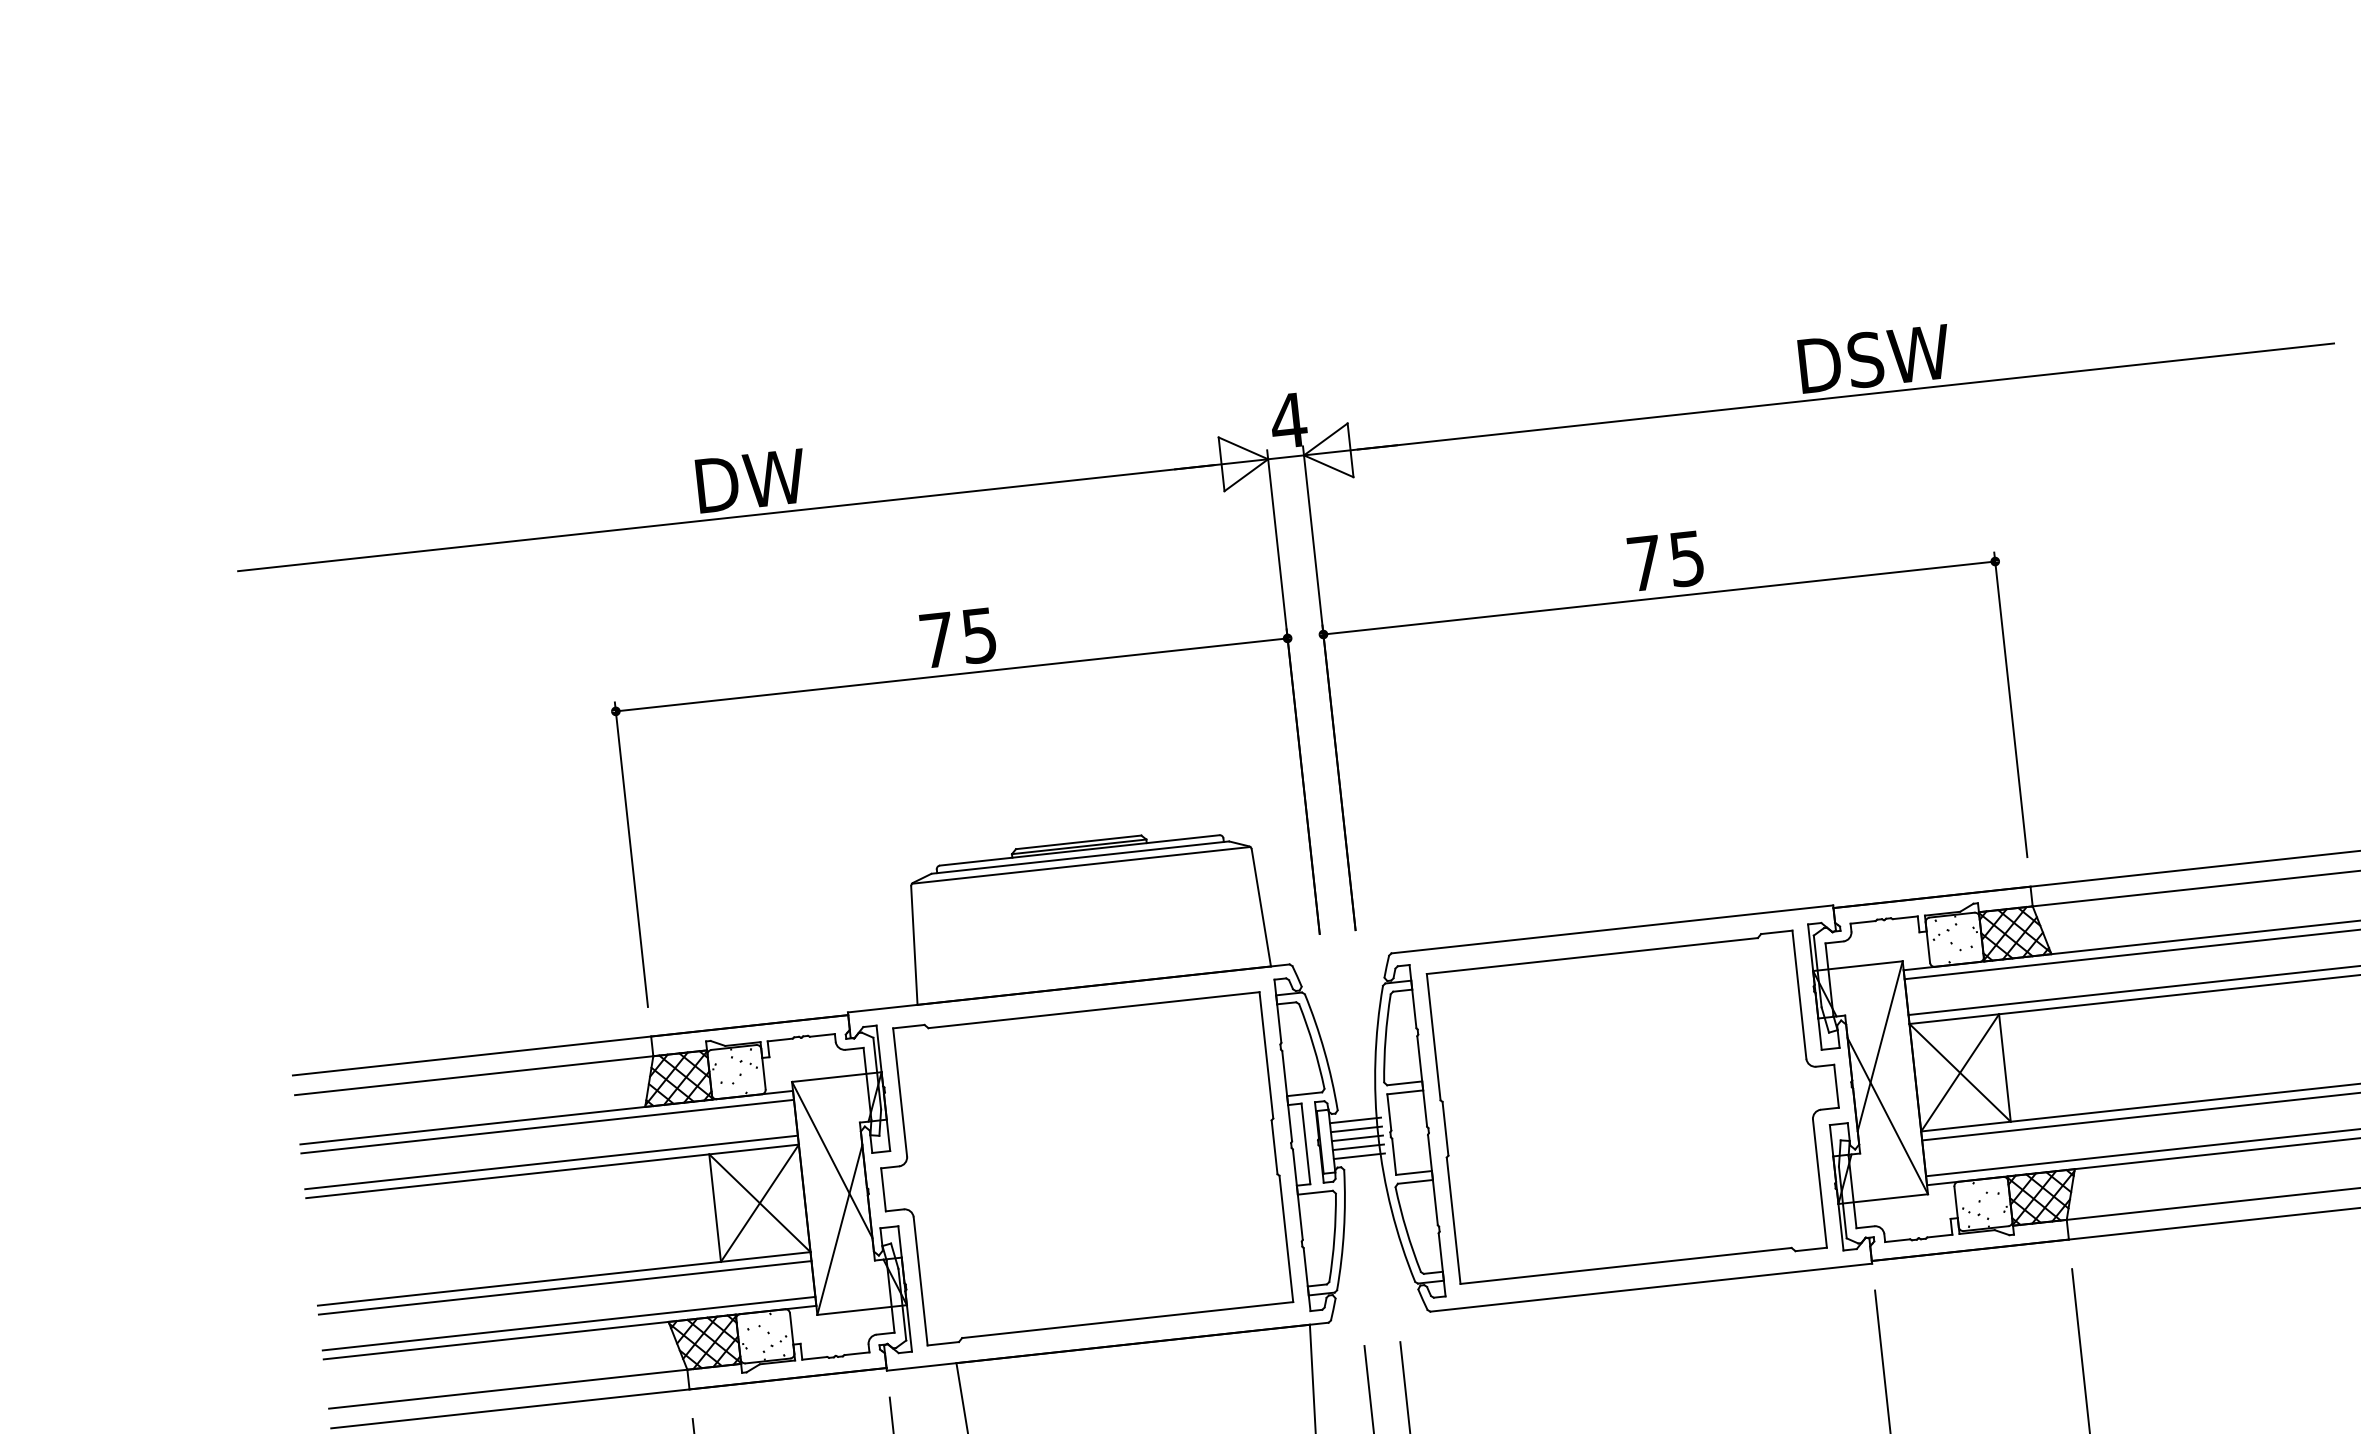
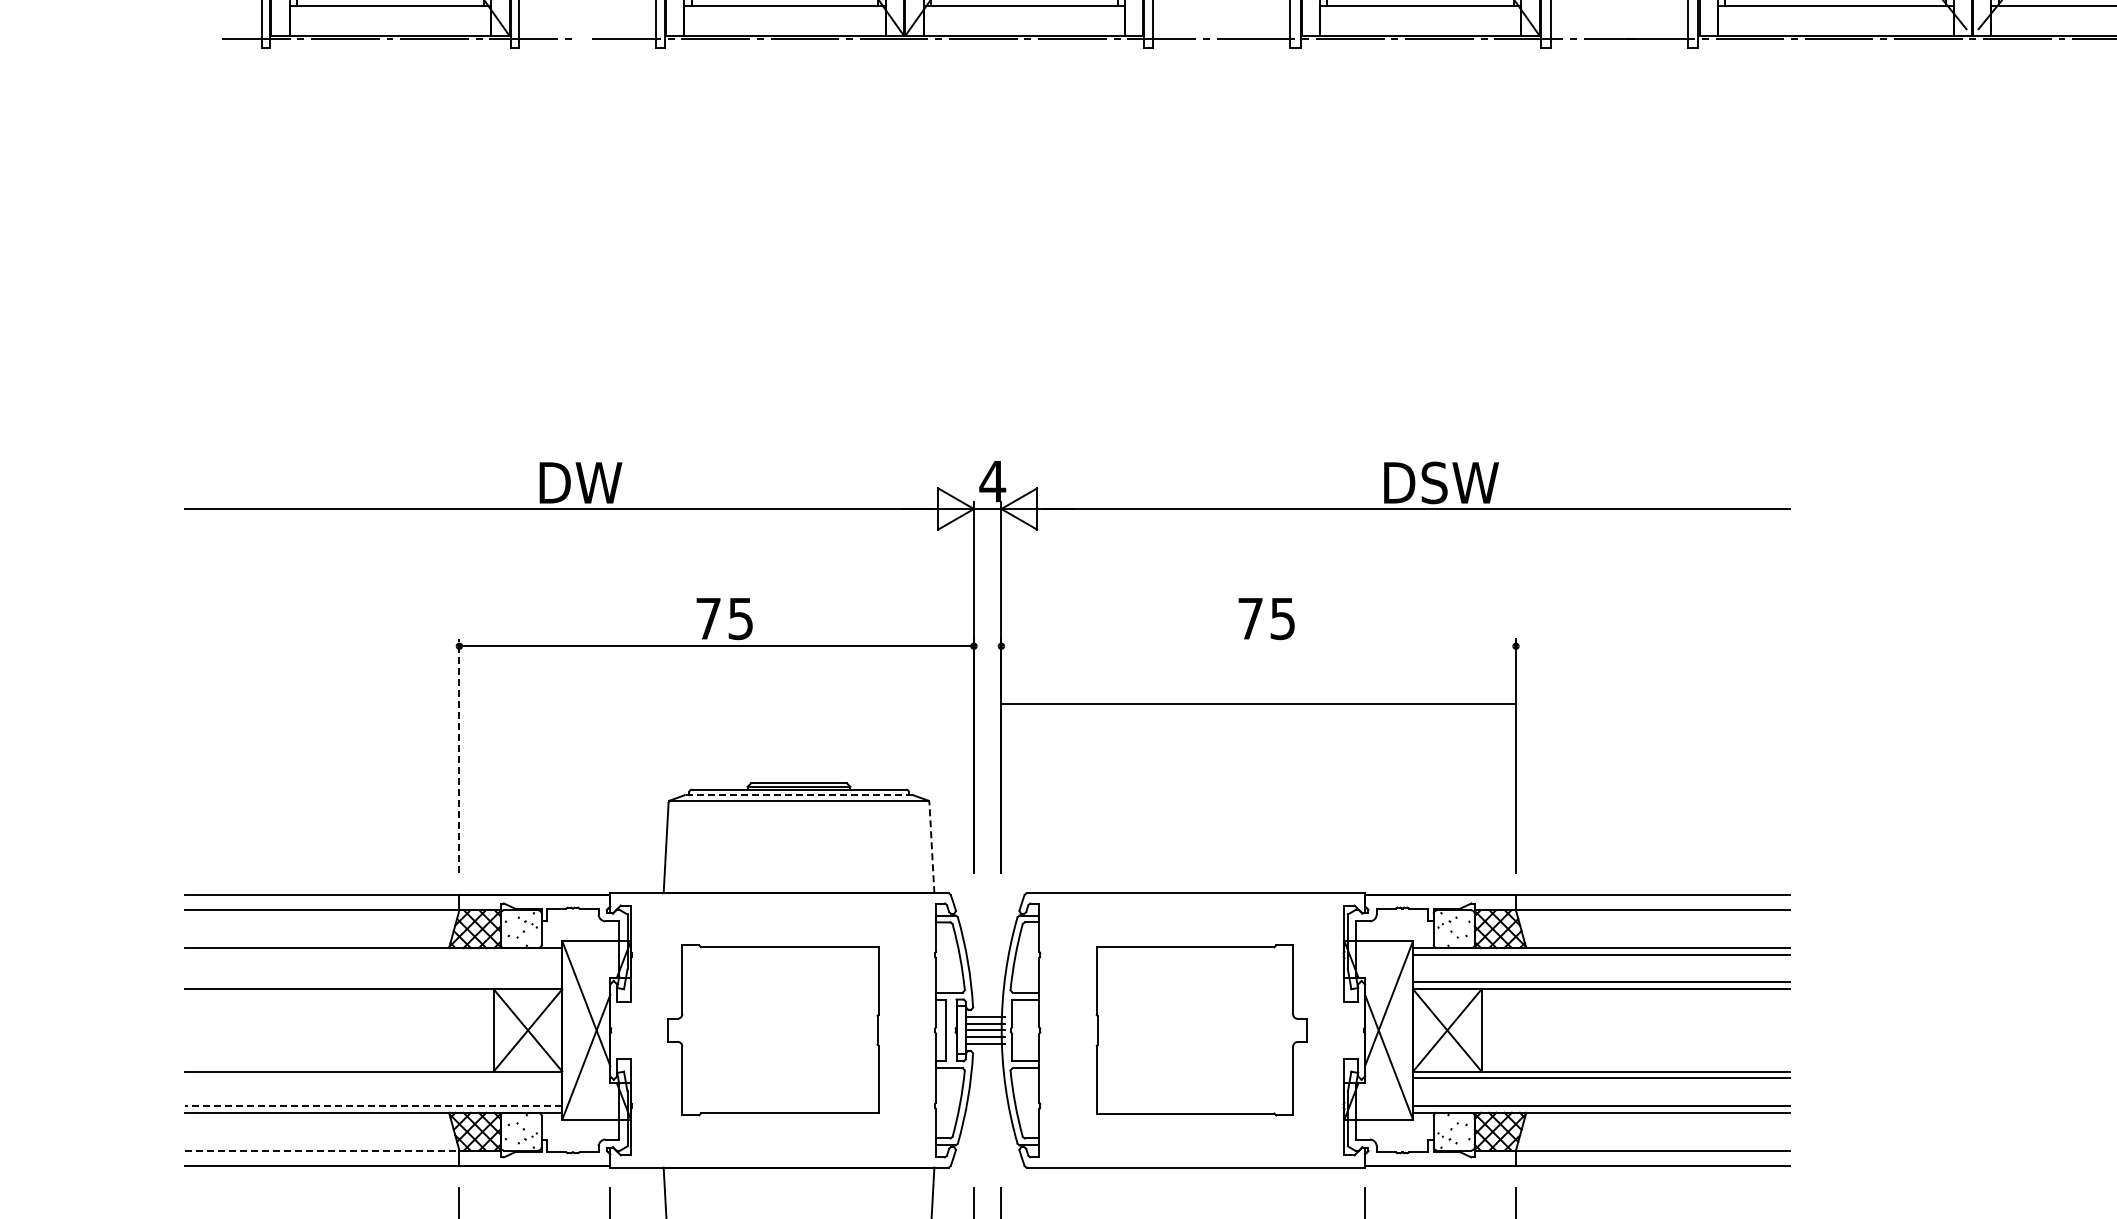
line: (1659, 598) -> (1258, 704), moved
line: (631, 855) -> (459, 756), solid -> dashed
line: (1081, 858) -> (799, 795), solid -> dashed
line: (1260, 907) -> (931, 847), solid -> dashed
part: (1639, 1107) -> (1201, 1030), size x0.7
line: (547, 1126) -> (373, 954), removed
line: (551, 1162) -> (373, 982), removed
part: (1080, 1167) -> (773, 1029), size x0.7
line: (565, 1287) -> (373, 1078), removed
line: (568, 1323) -> (373, 1105), solid -> dashed
line: (508, 1389) -> (322, 1150), solid -> dashed

